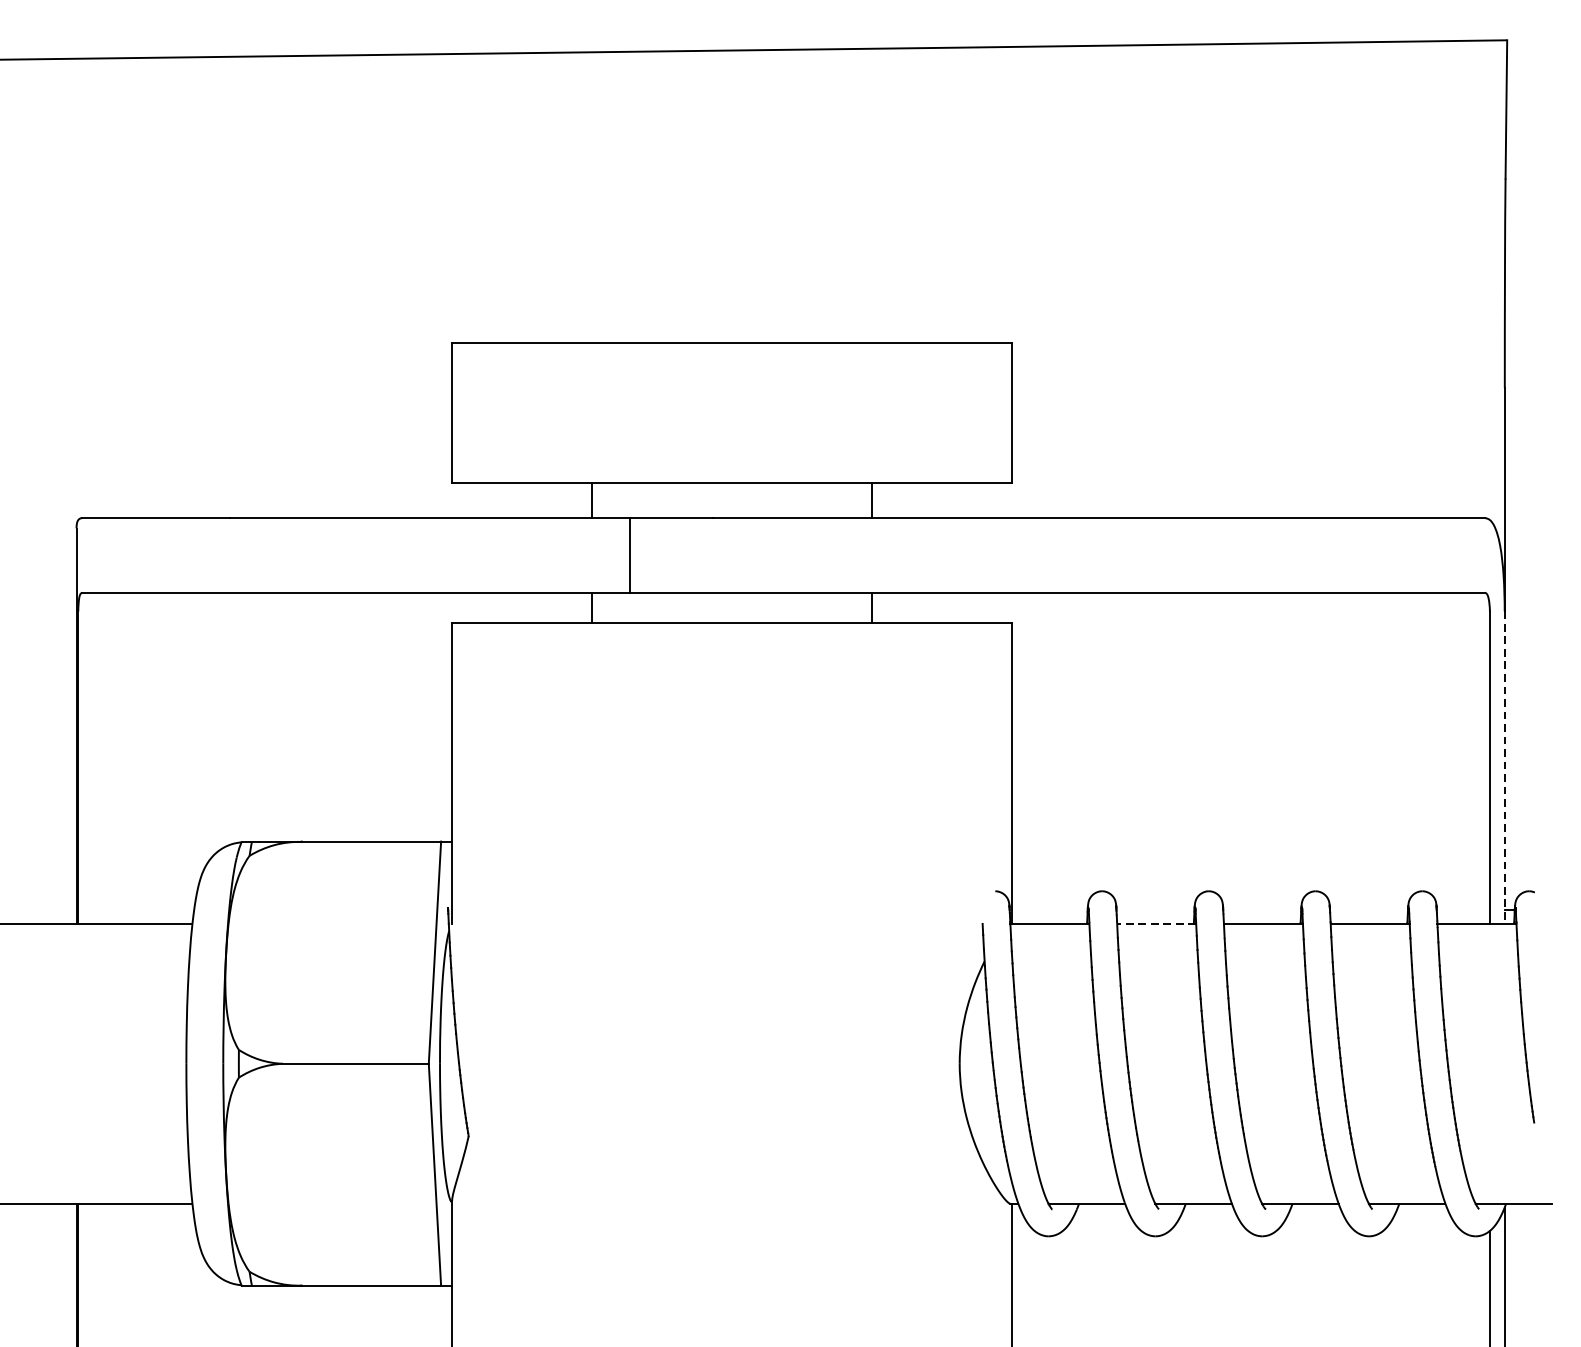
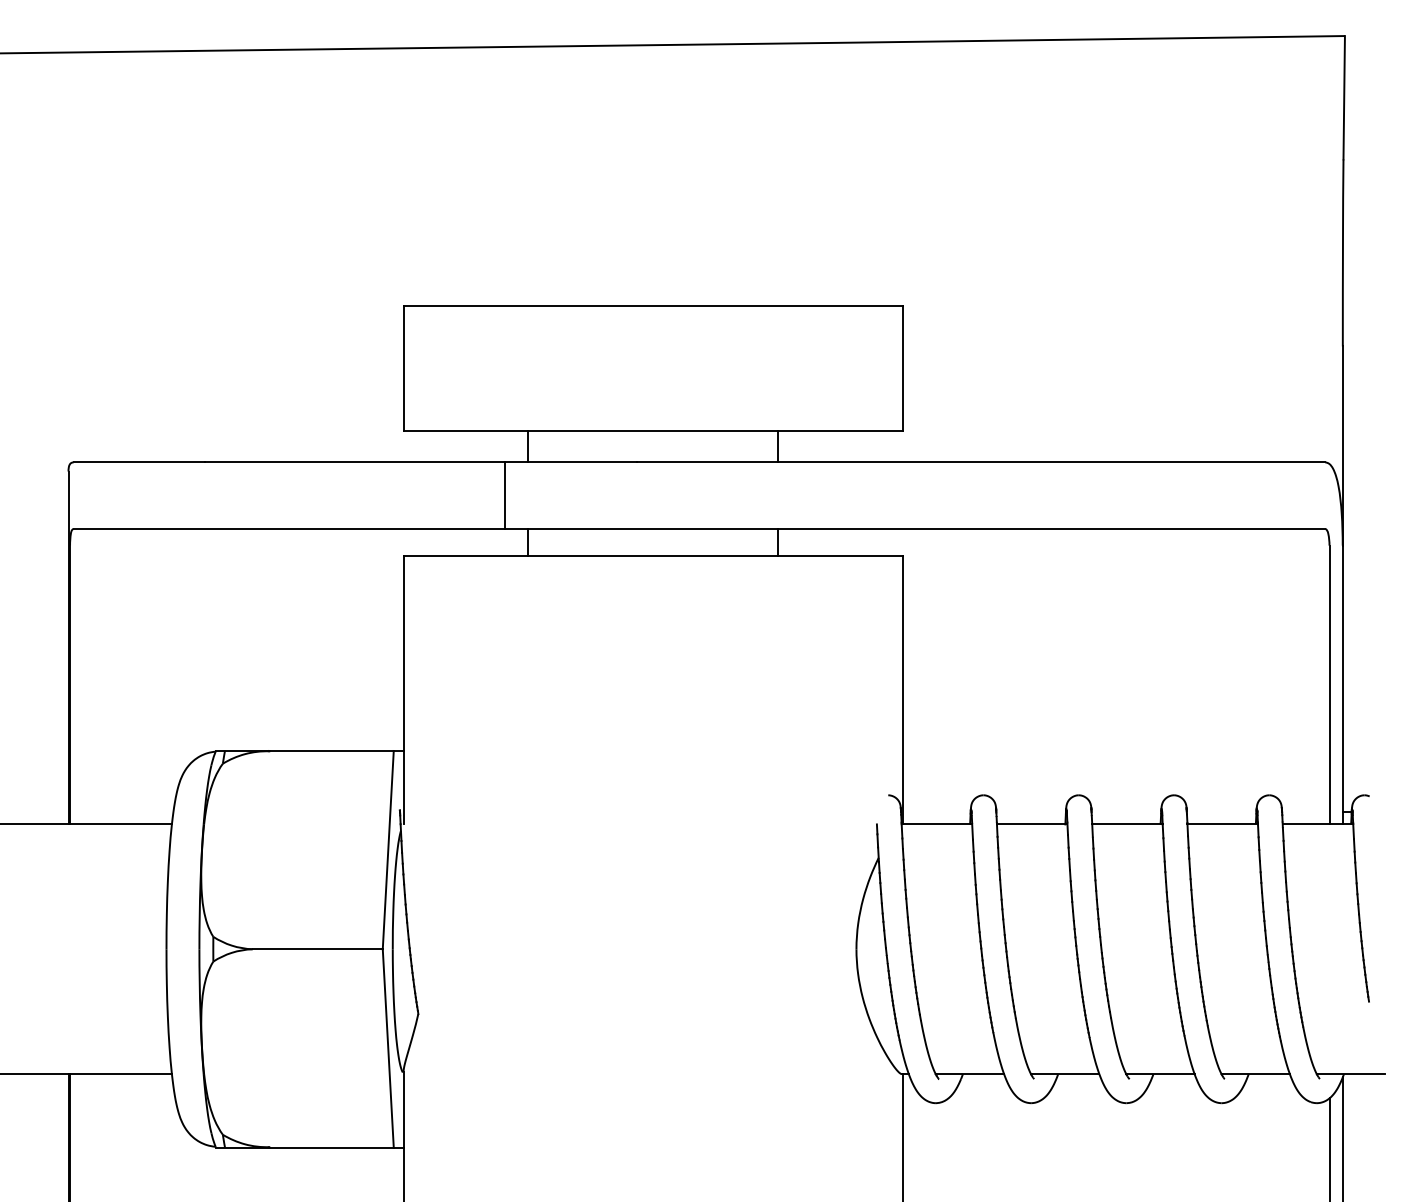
line: (630, 555) -> (505, 495), moved
line: (1504, 768) -> (1342, 685), dashed -> solid
line: (1155, 923) -> (1031, 824), dashed -> solid

